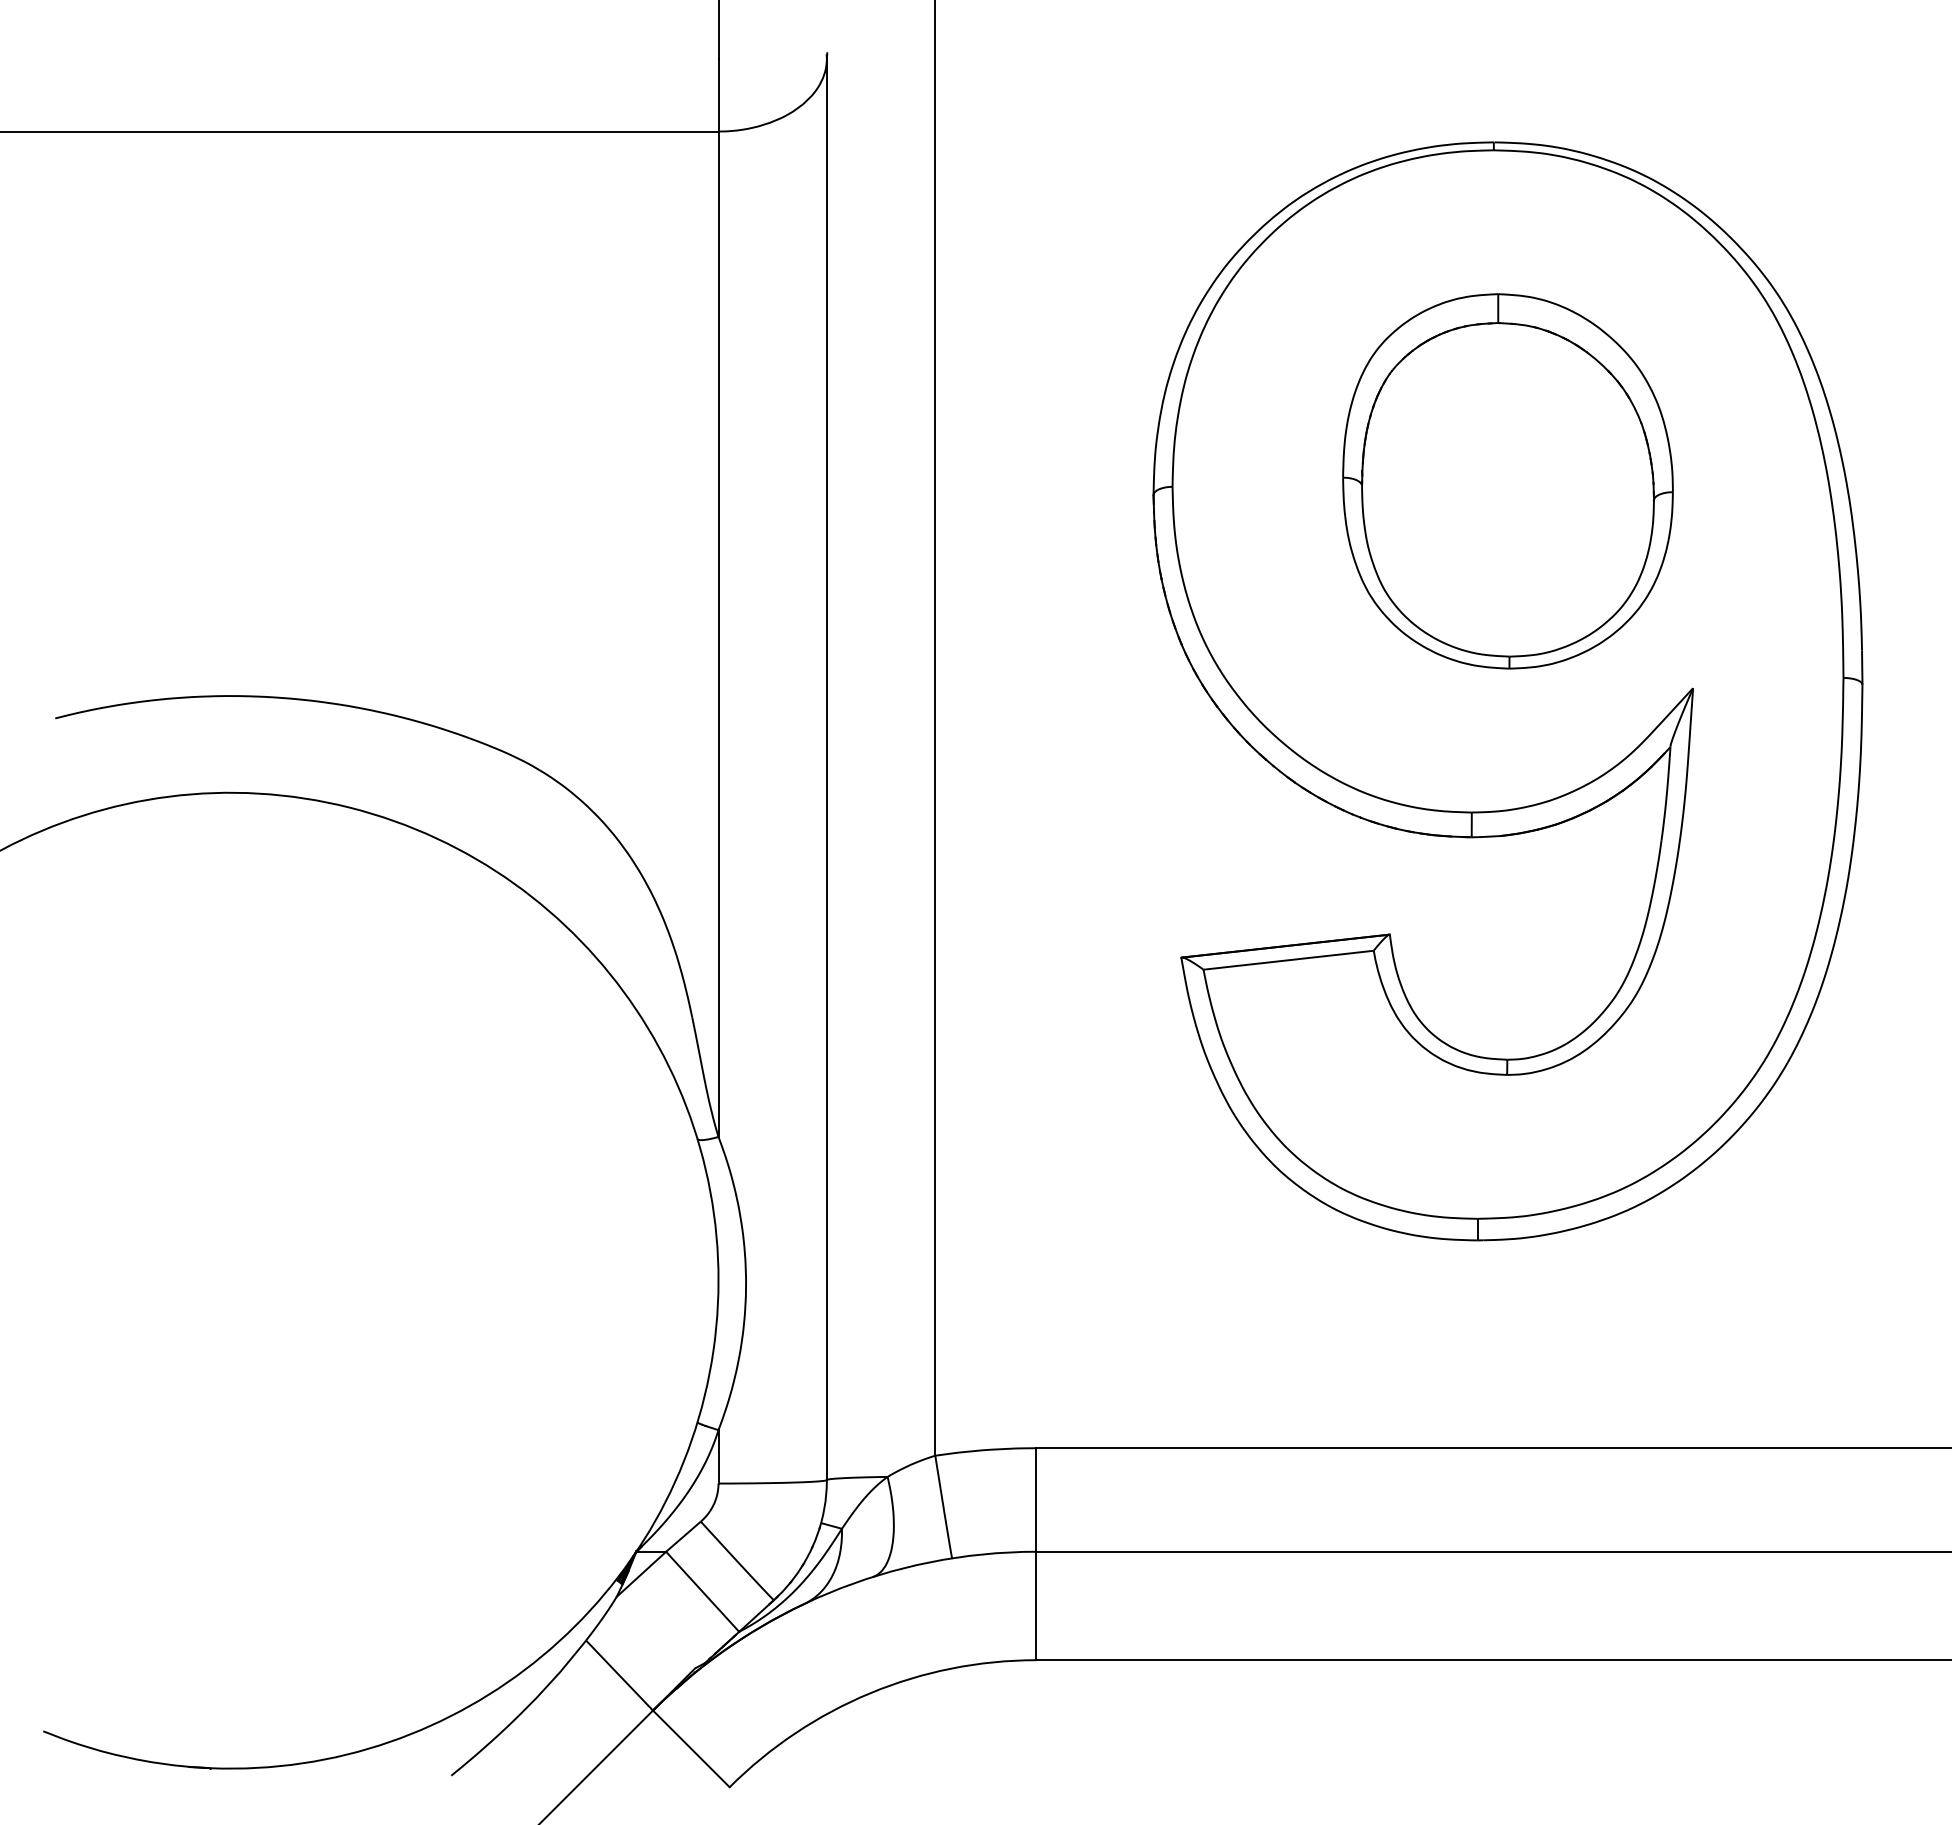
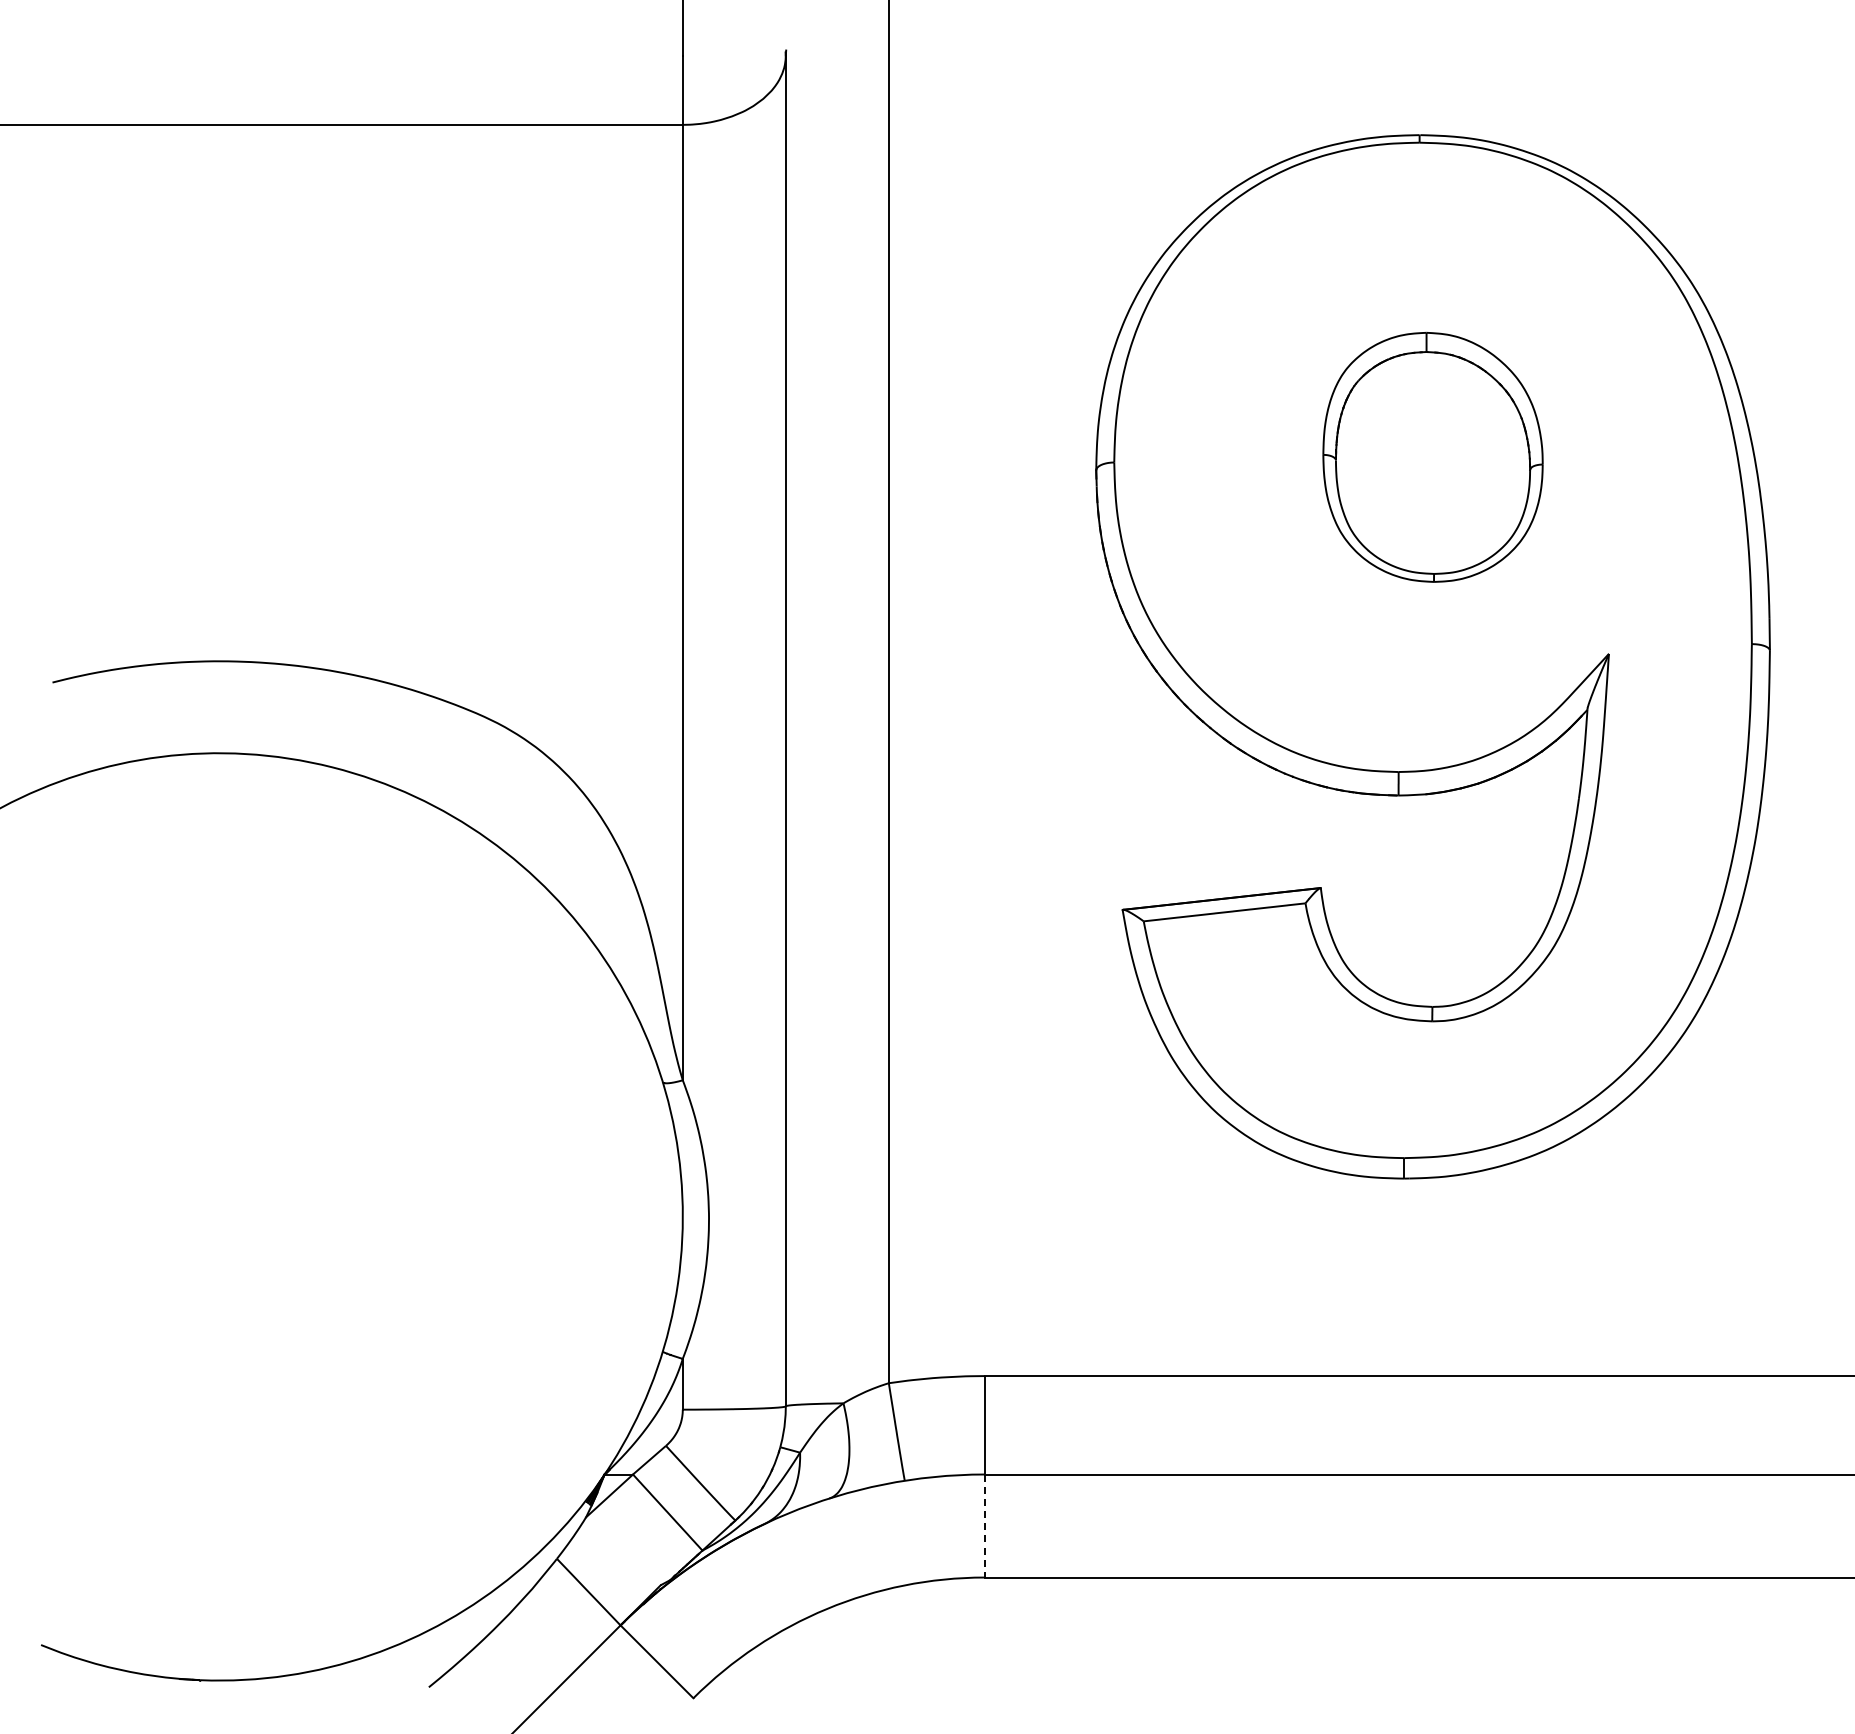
part: (1507, 481) -> (1432, 457), size x0.7
line: (1035, 1606) -> (984, 1526), solid -> dashed

